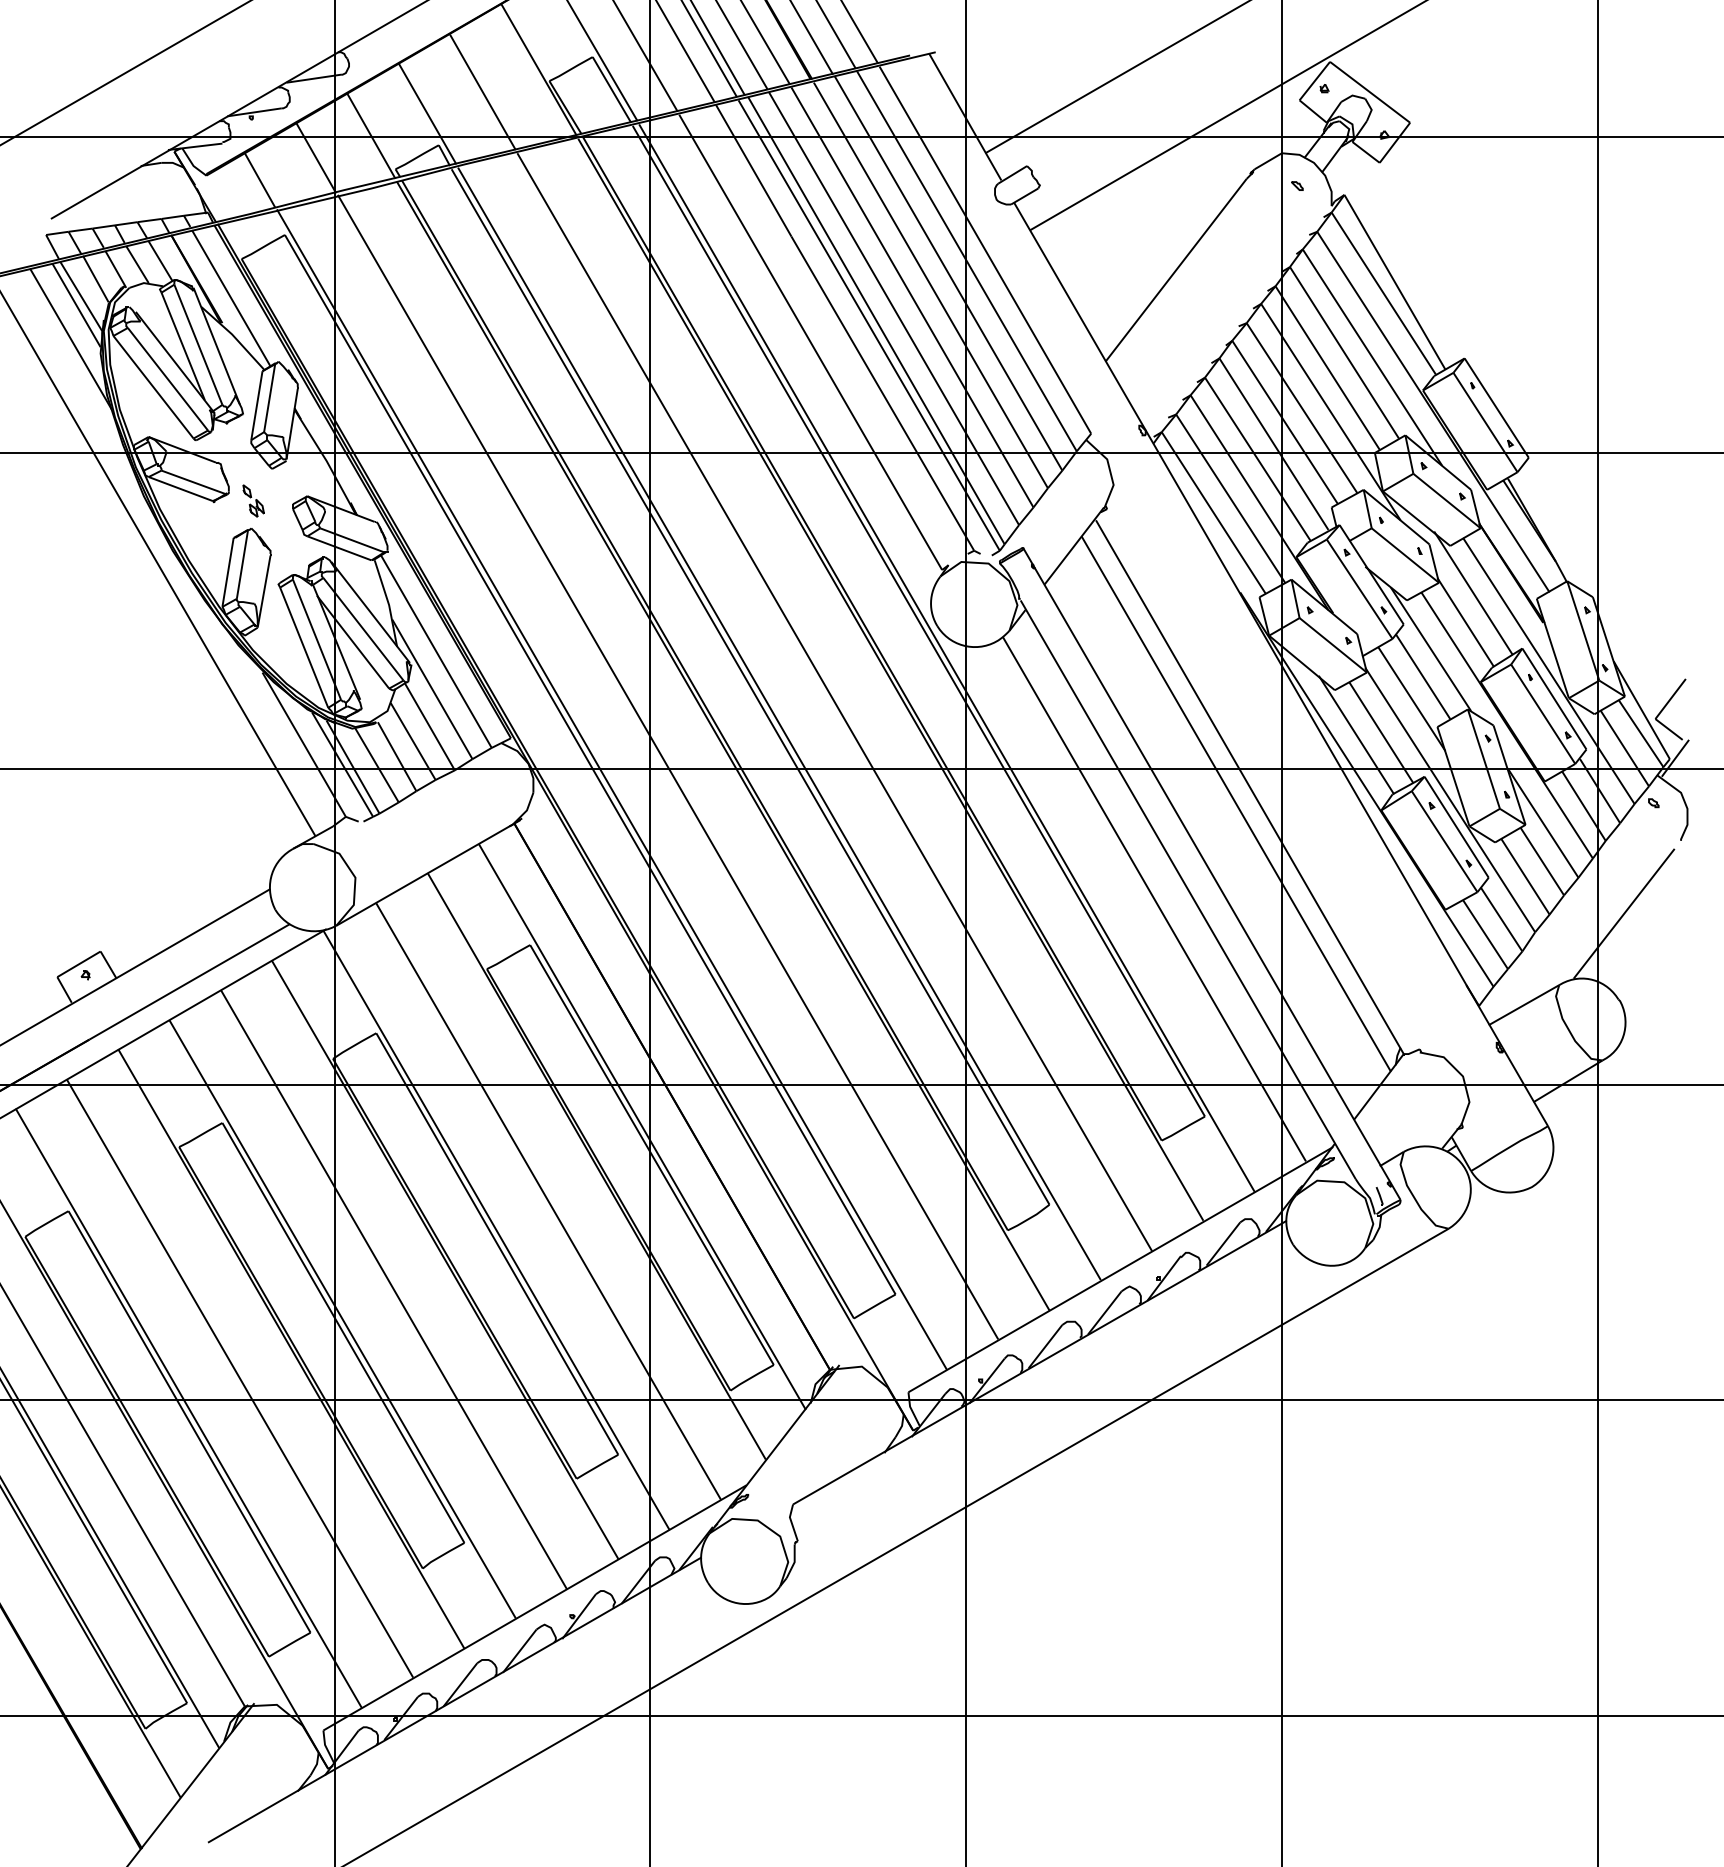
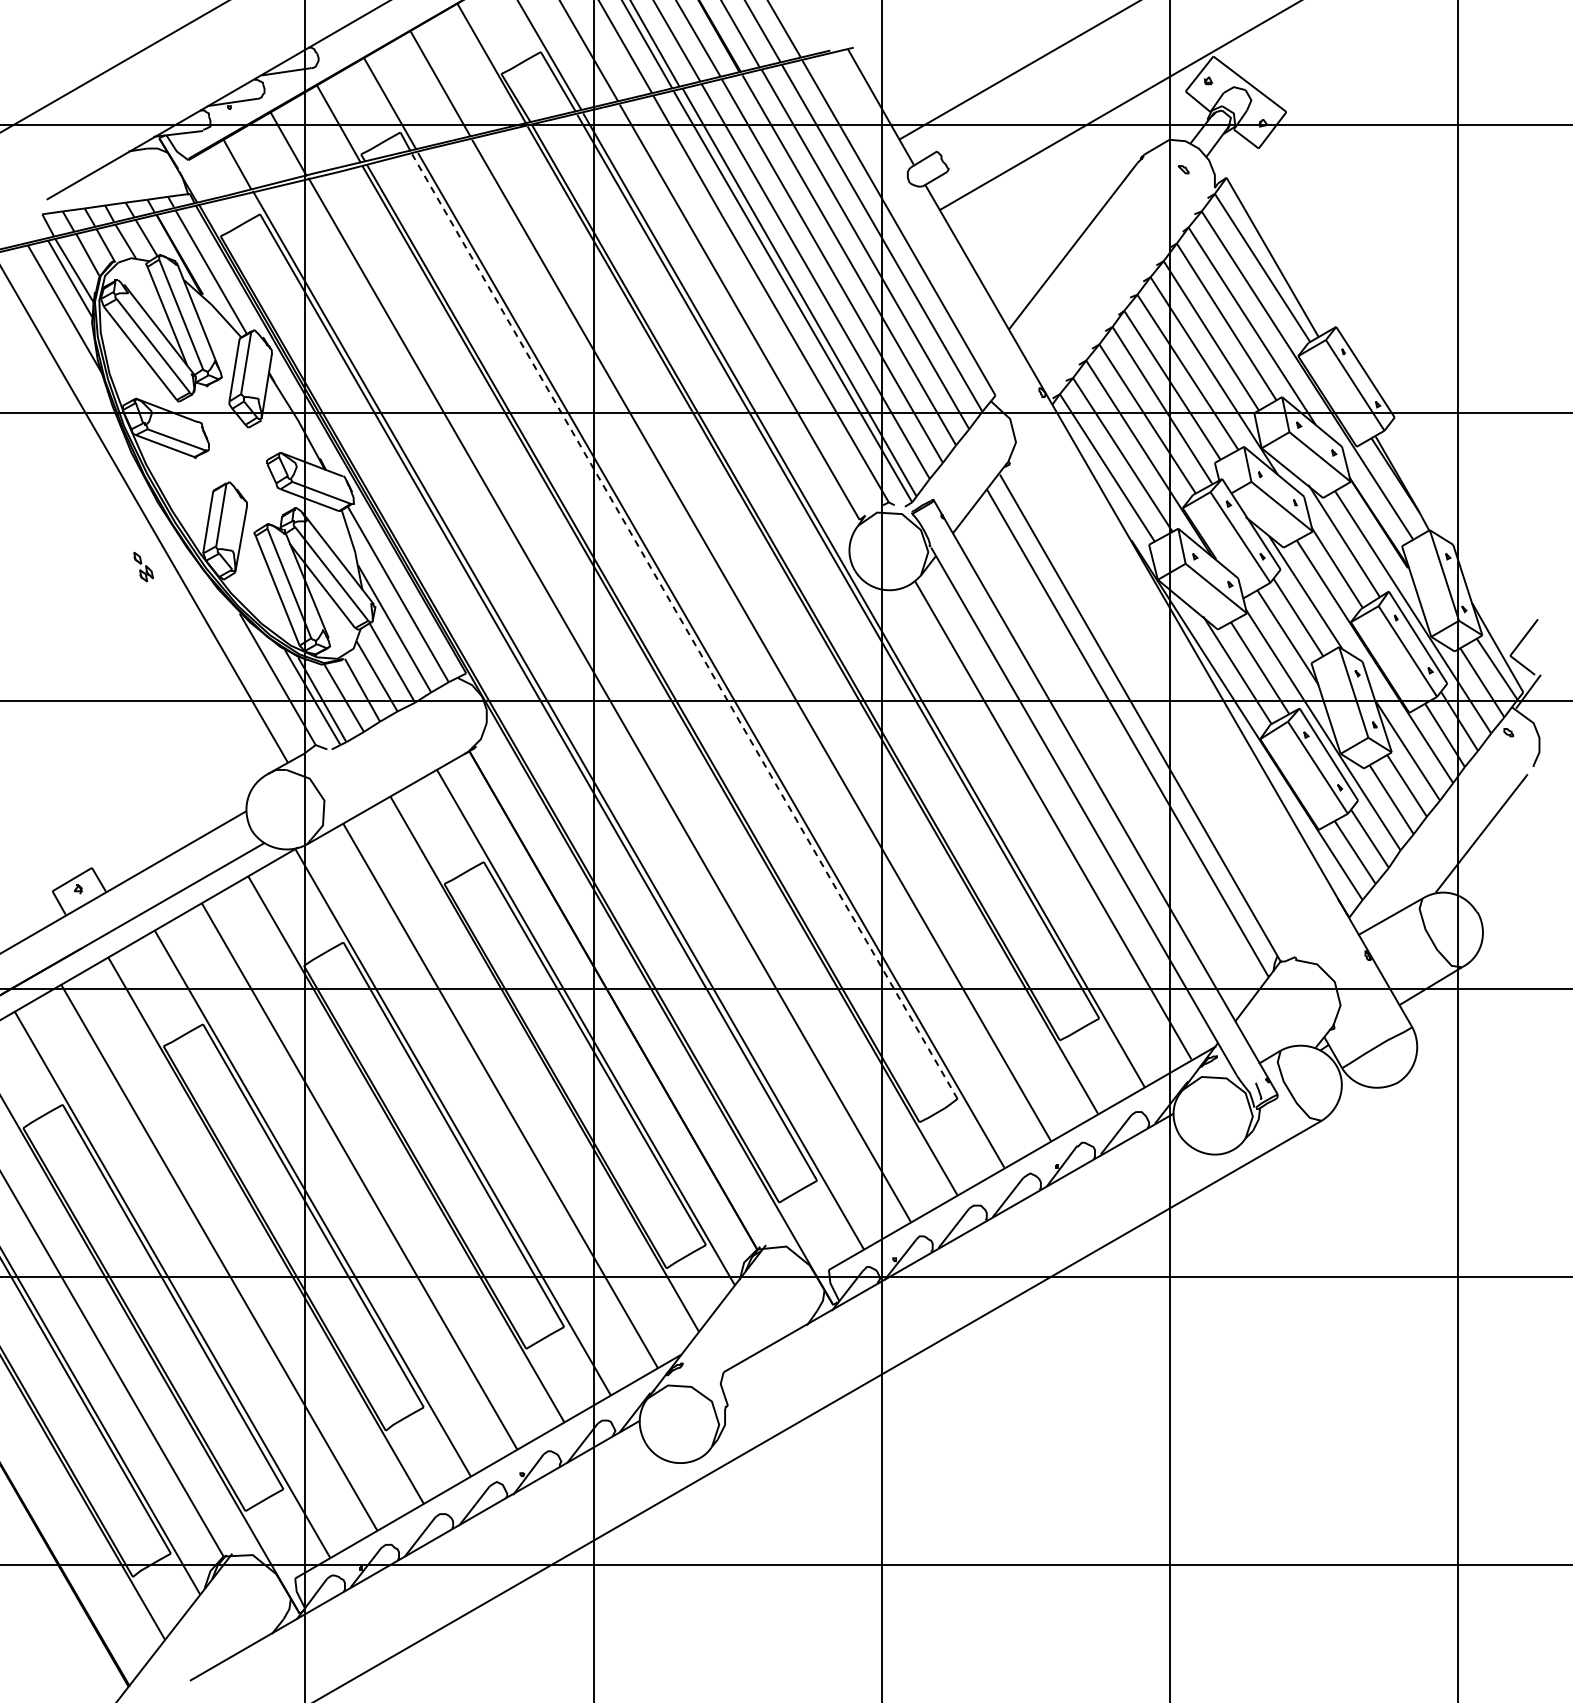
part: (253, 500) -> (143, 566), moved
line: (750, 686) -> (684, 626), solid -> dashed

